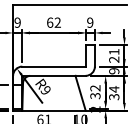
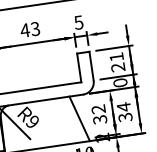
text: (53, 22) -> (29, 29), 62 -> 43
text: (90, 22) -> (79, 22), 9 -> 5
text: (114, 71) -> (120, 83), 9 -> 0

